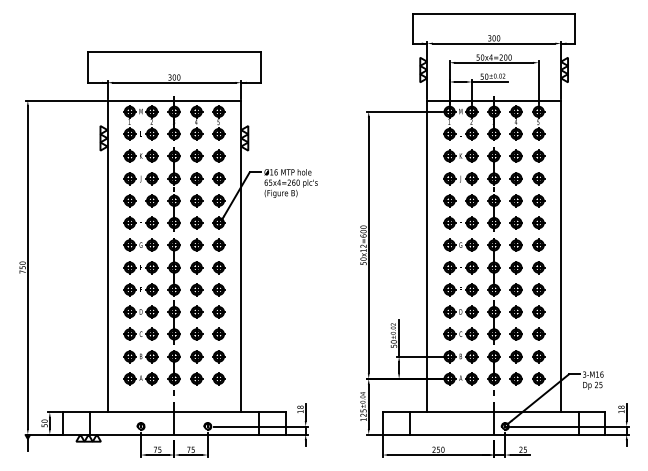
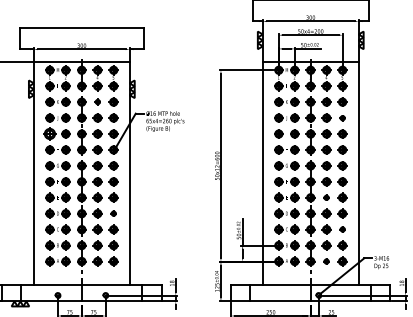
part: (196, 155) -> (97, 101), size x0.6
part: (538, 178) -> (342, 118), size x0.6
part: (129, 200) -> (49, 133), size x1.4
part: (515, 289) -> (326, 197), size x0.6
part: (218, 311) -> (113, 213), size x0.6
part: (538, 333) -> (342, 229), size x0.6
part: (515, 378) -> (326, 261), size x0.6

